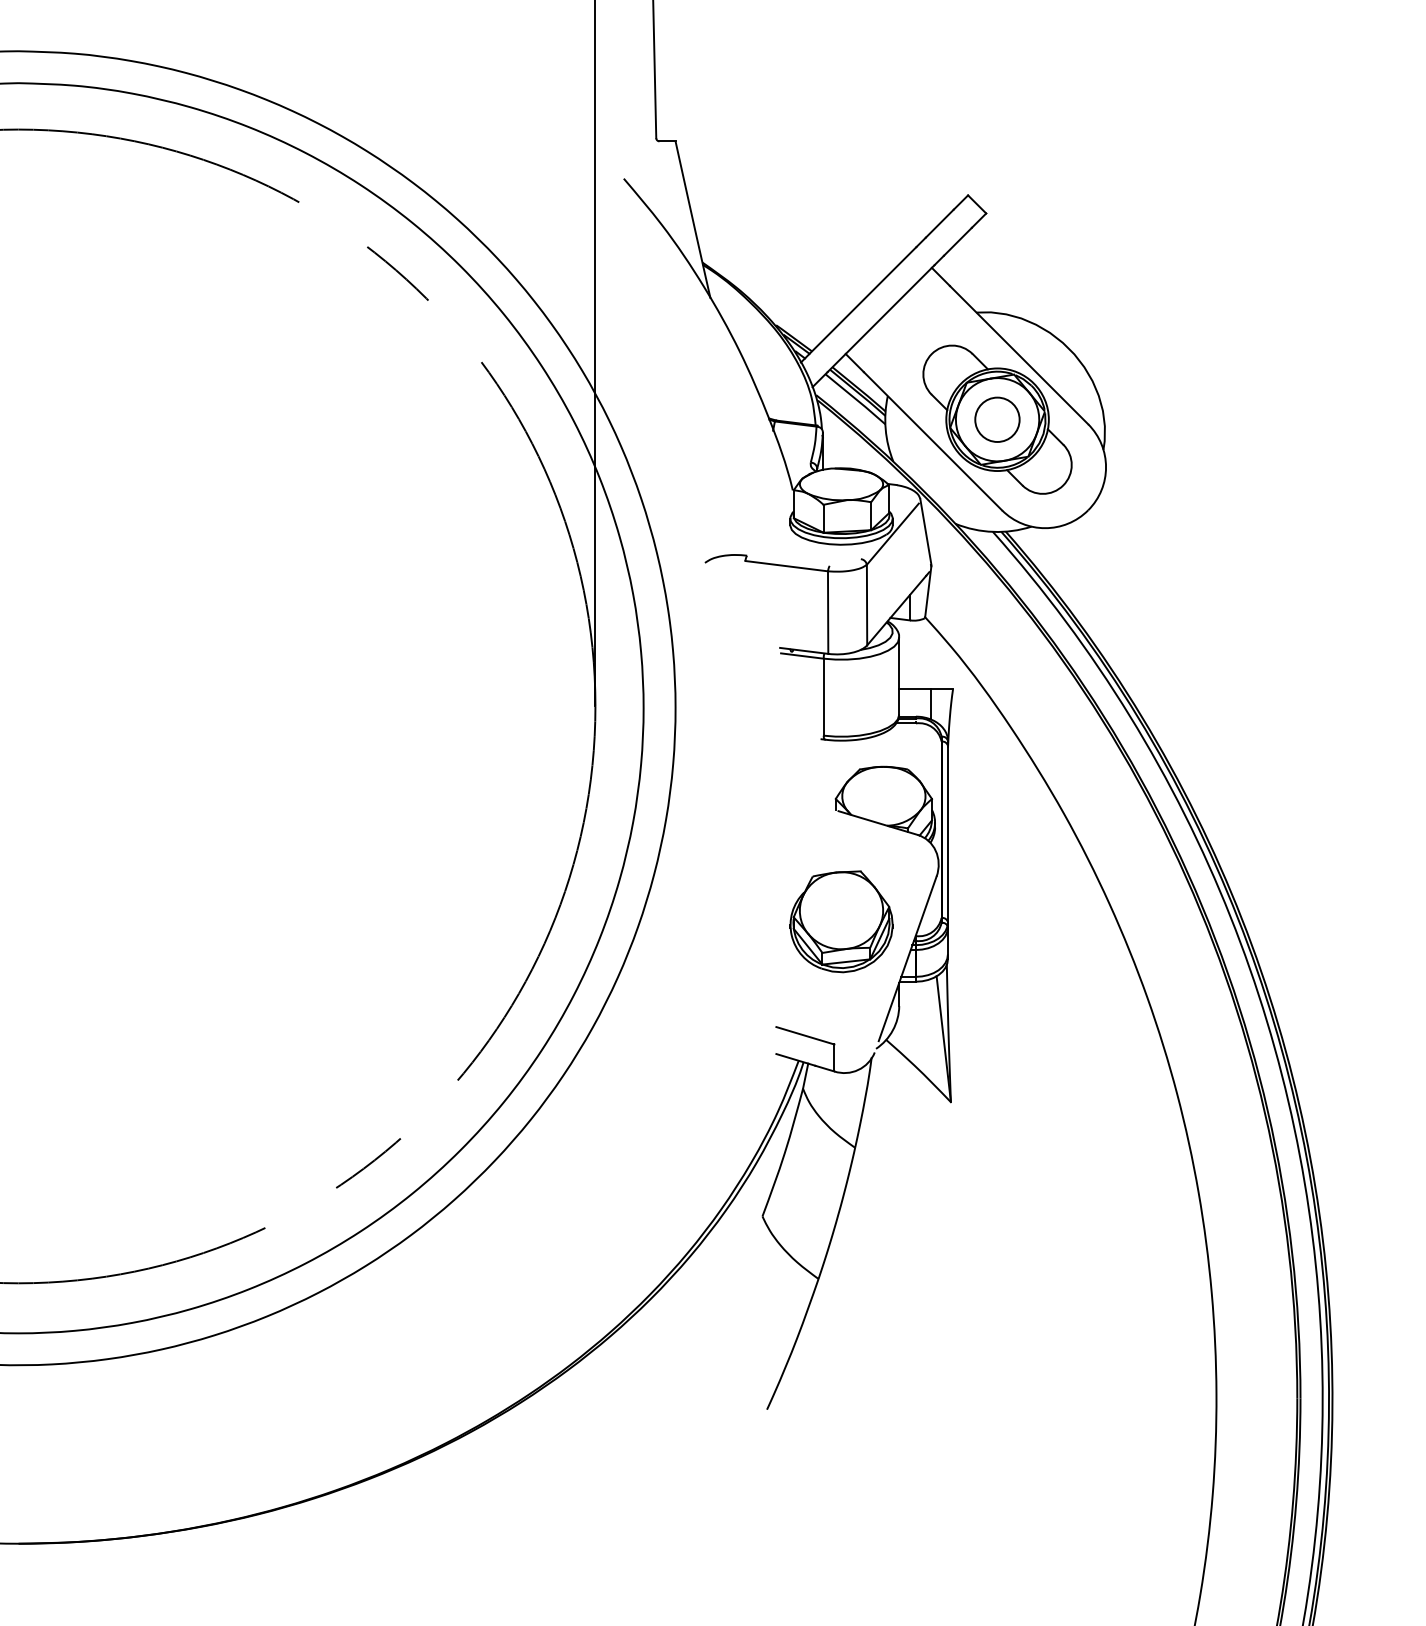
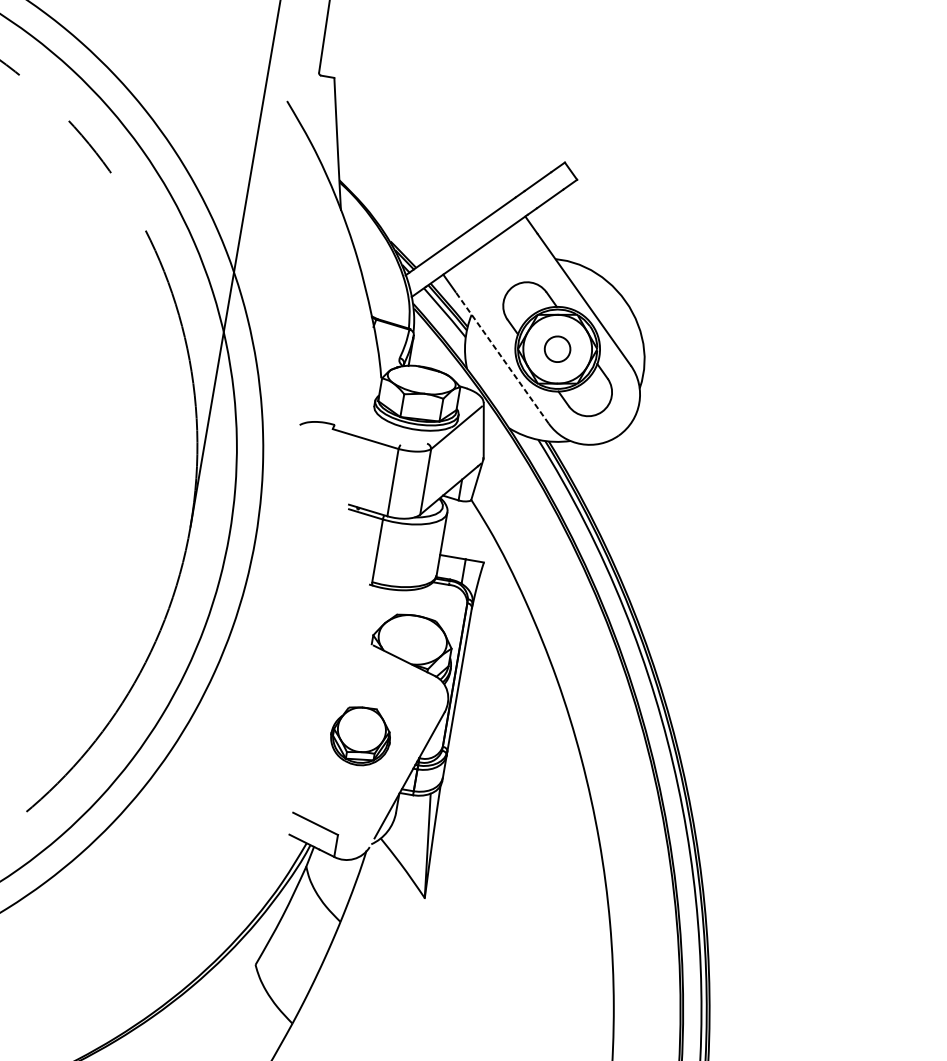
circle: (997, 419) -> (557, 349), size x0.7
line: (932, 441) -> (501, 357), solid -> dashed
part: (841, 921) -> (360, 735), size x0.7

